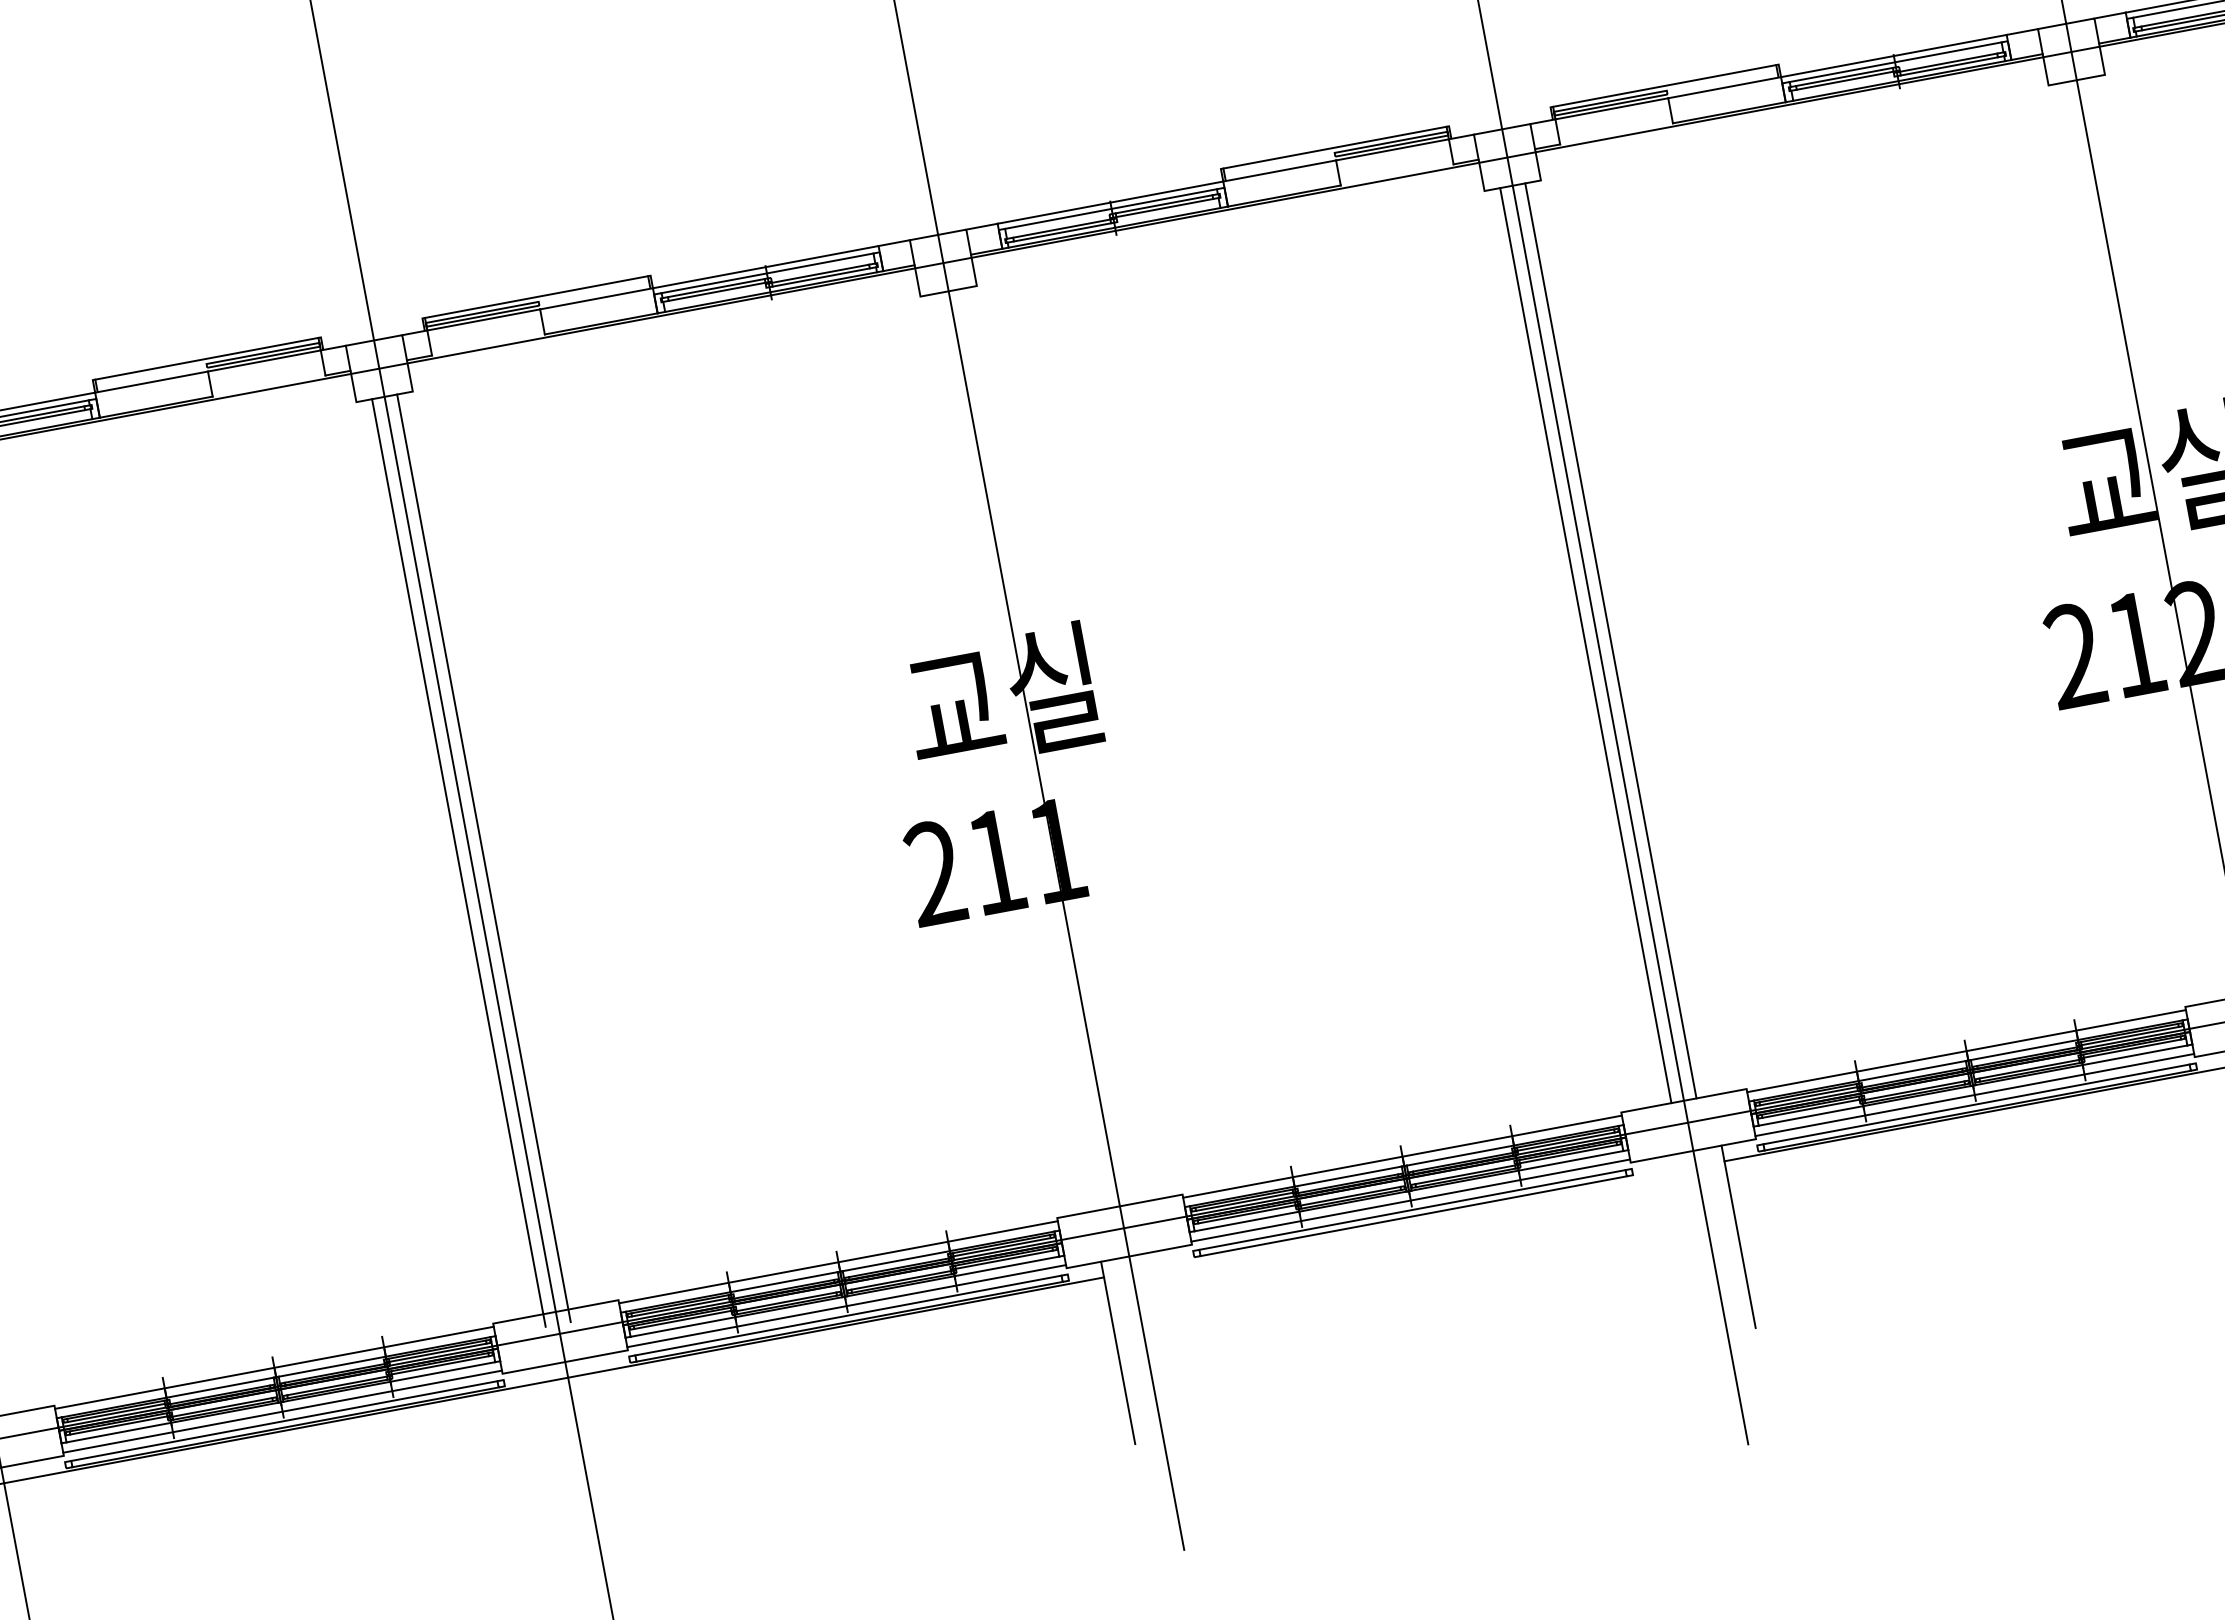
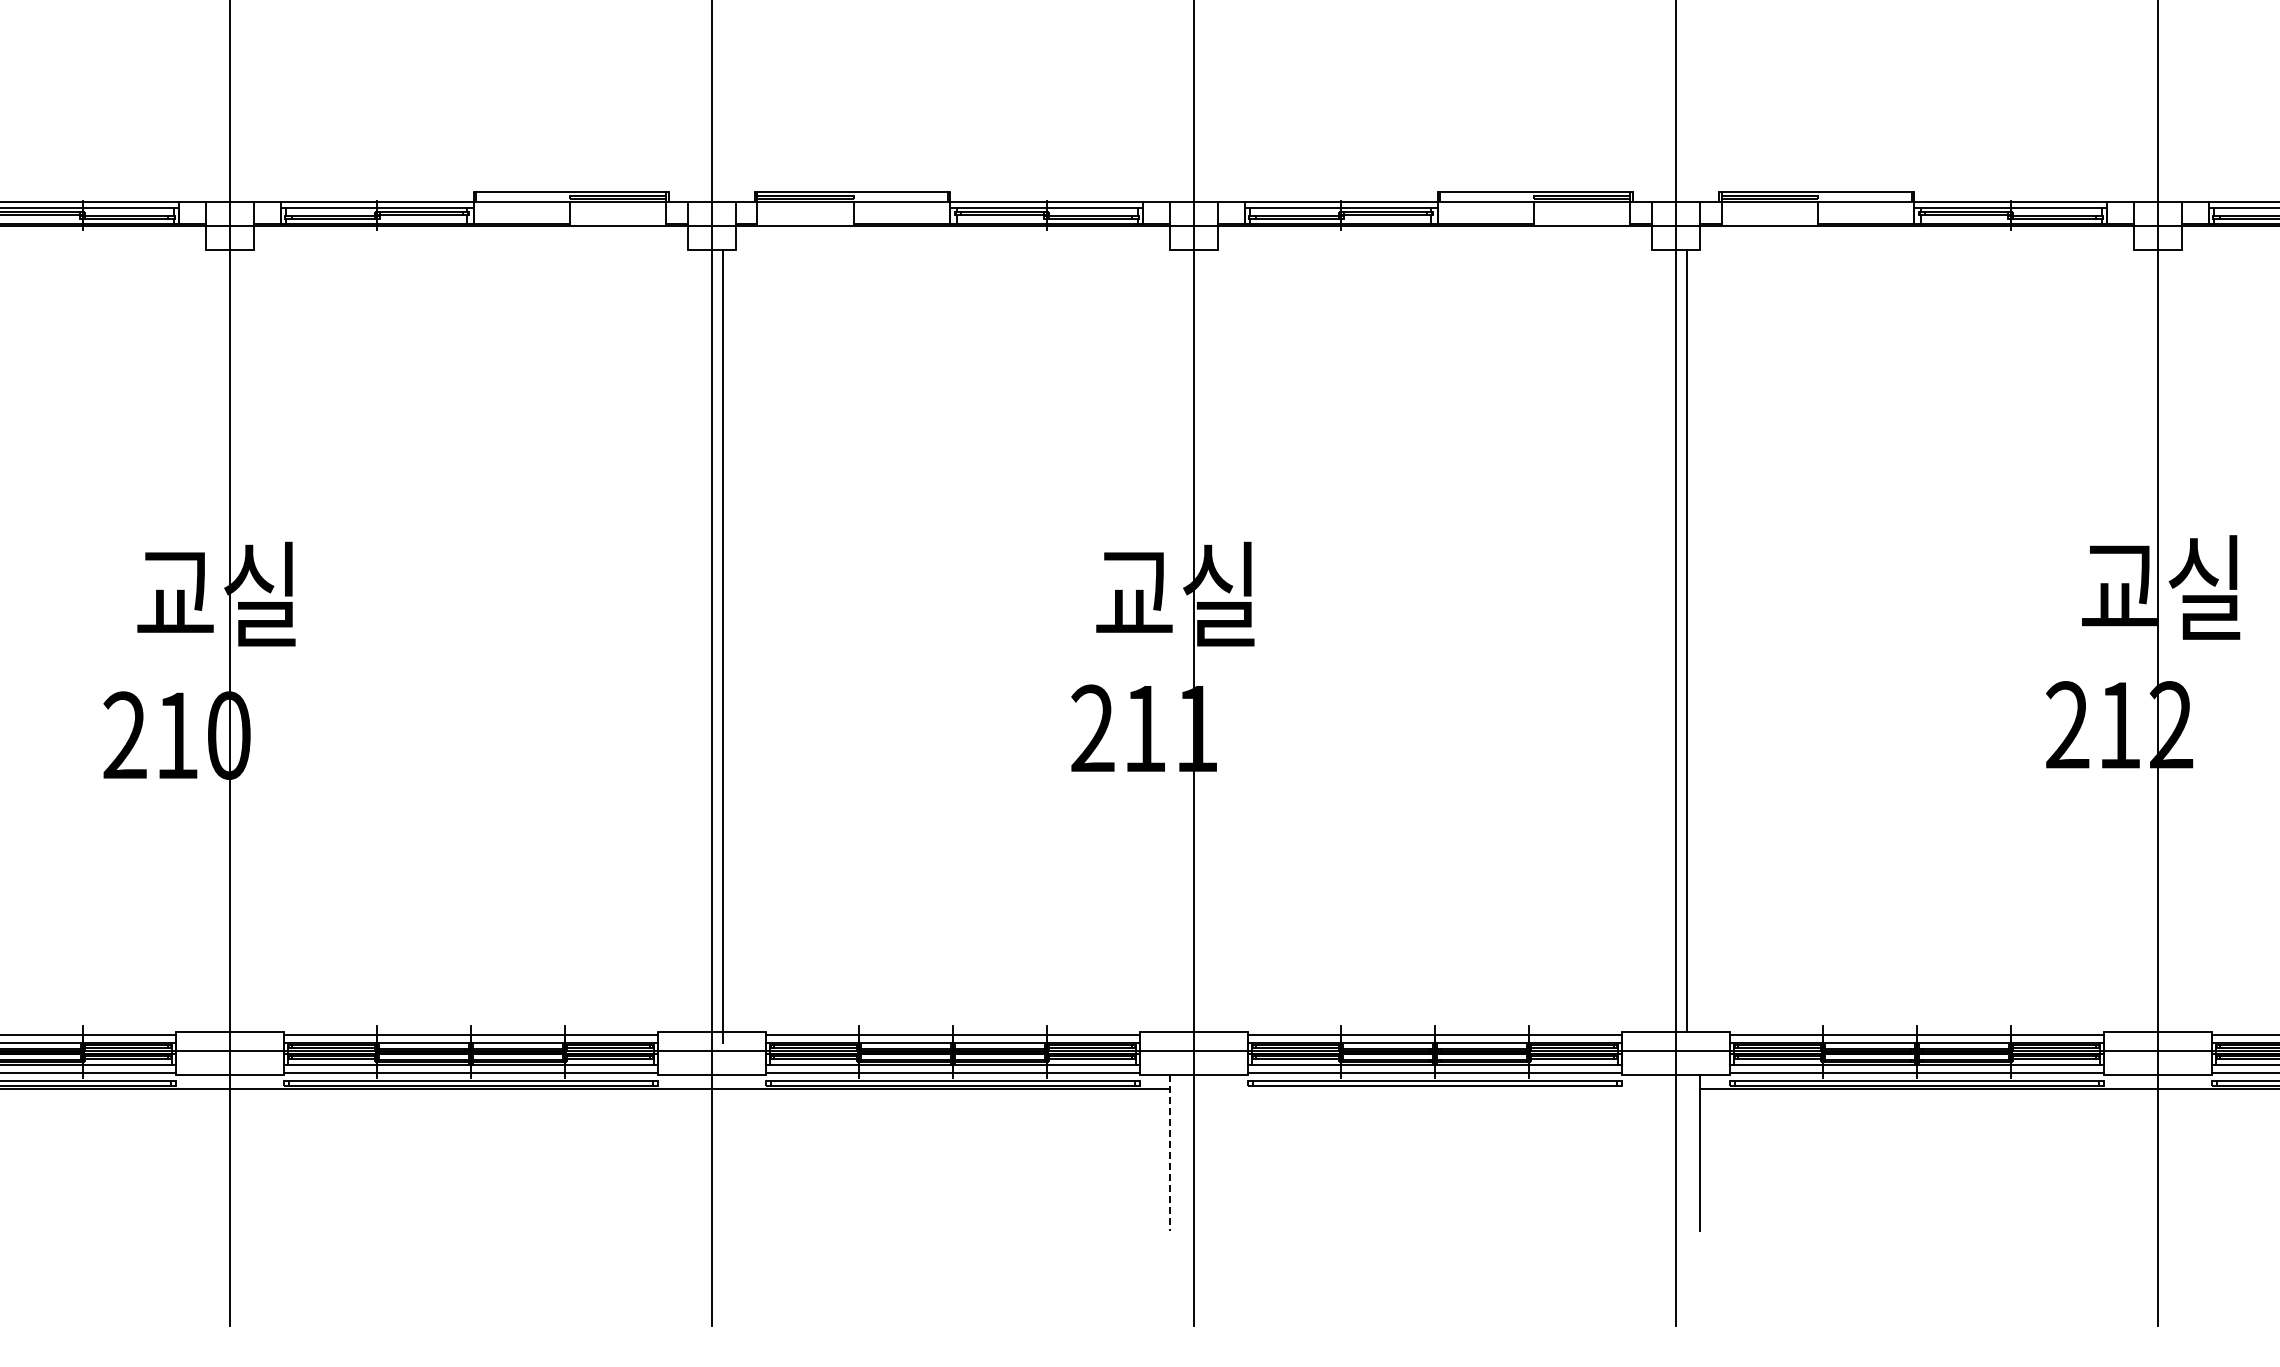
line: (1586, 645) -> (1665, 641), removed
line: (459, 862) -> (701, 646), removed
line: (1117, 1353) -> (1169, 1153), solid -> dashed

